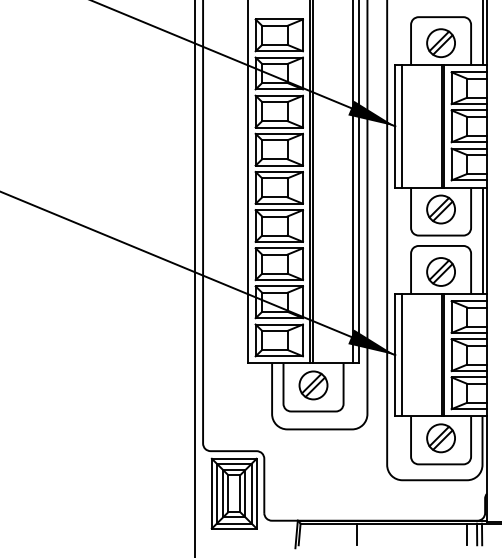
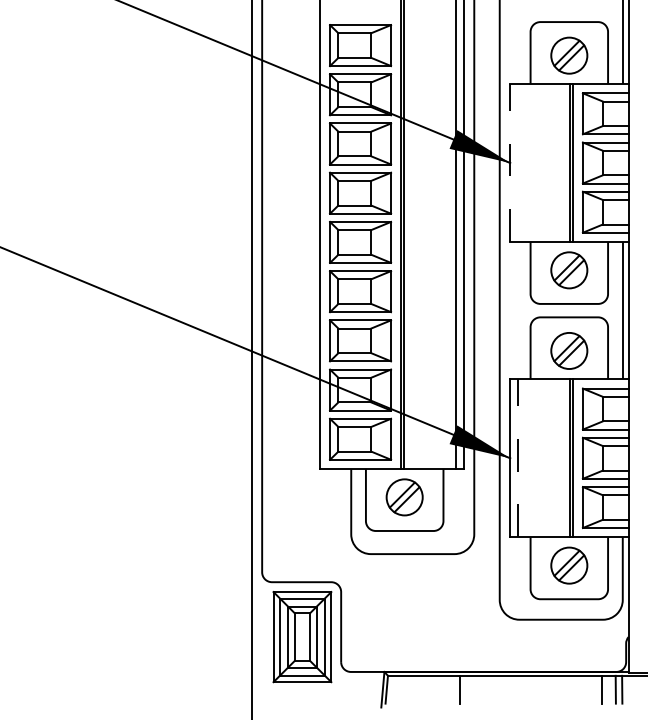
line: (395, 125) -> (510, 161), solid -> dashed
line: (401, 126) -> (518, 163), removed
line: (401, 354) -> (518, 457), solid -> dashed

